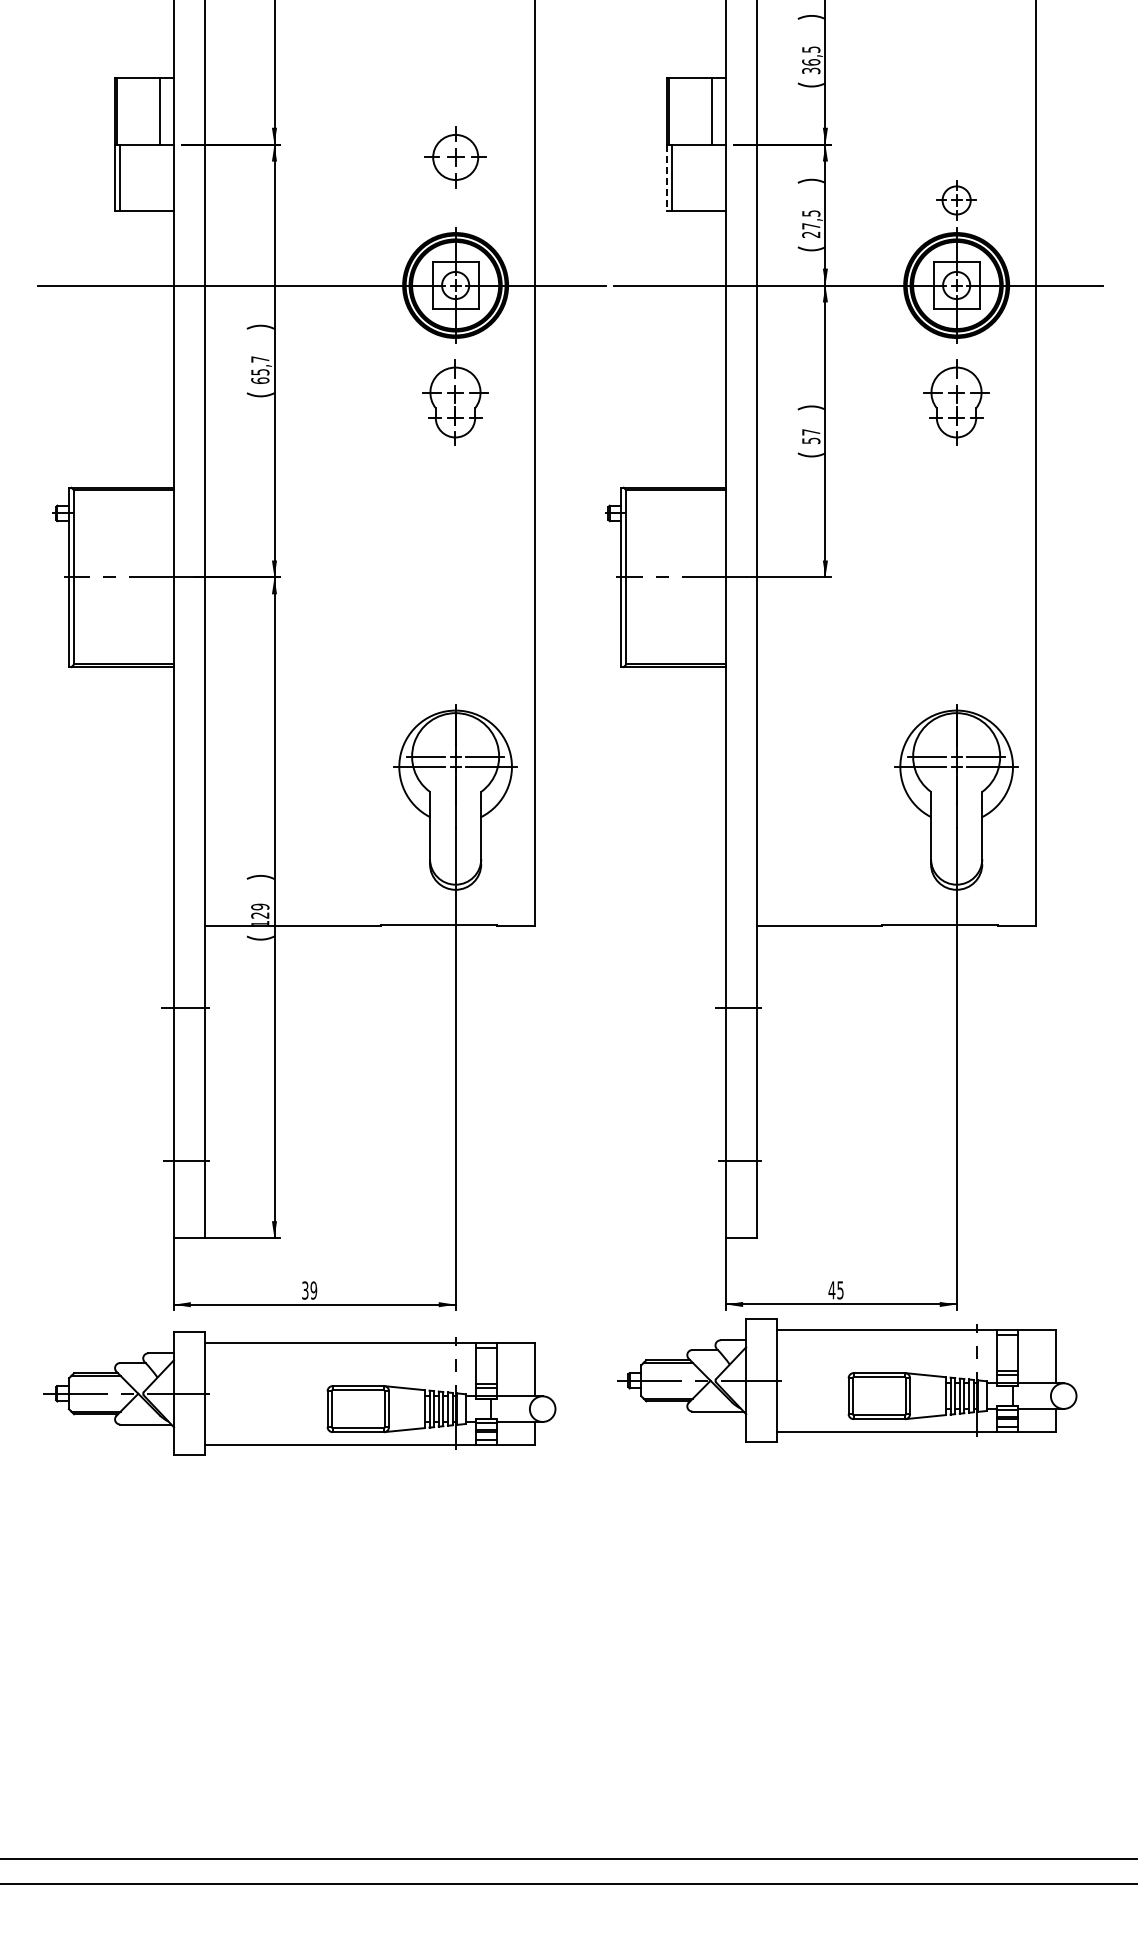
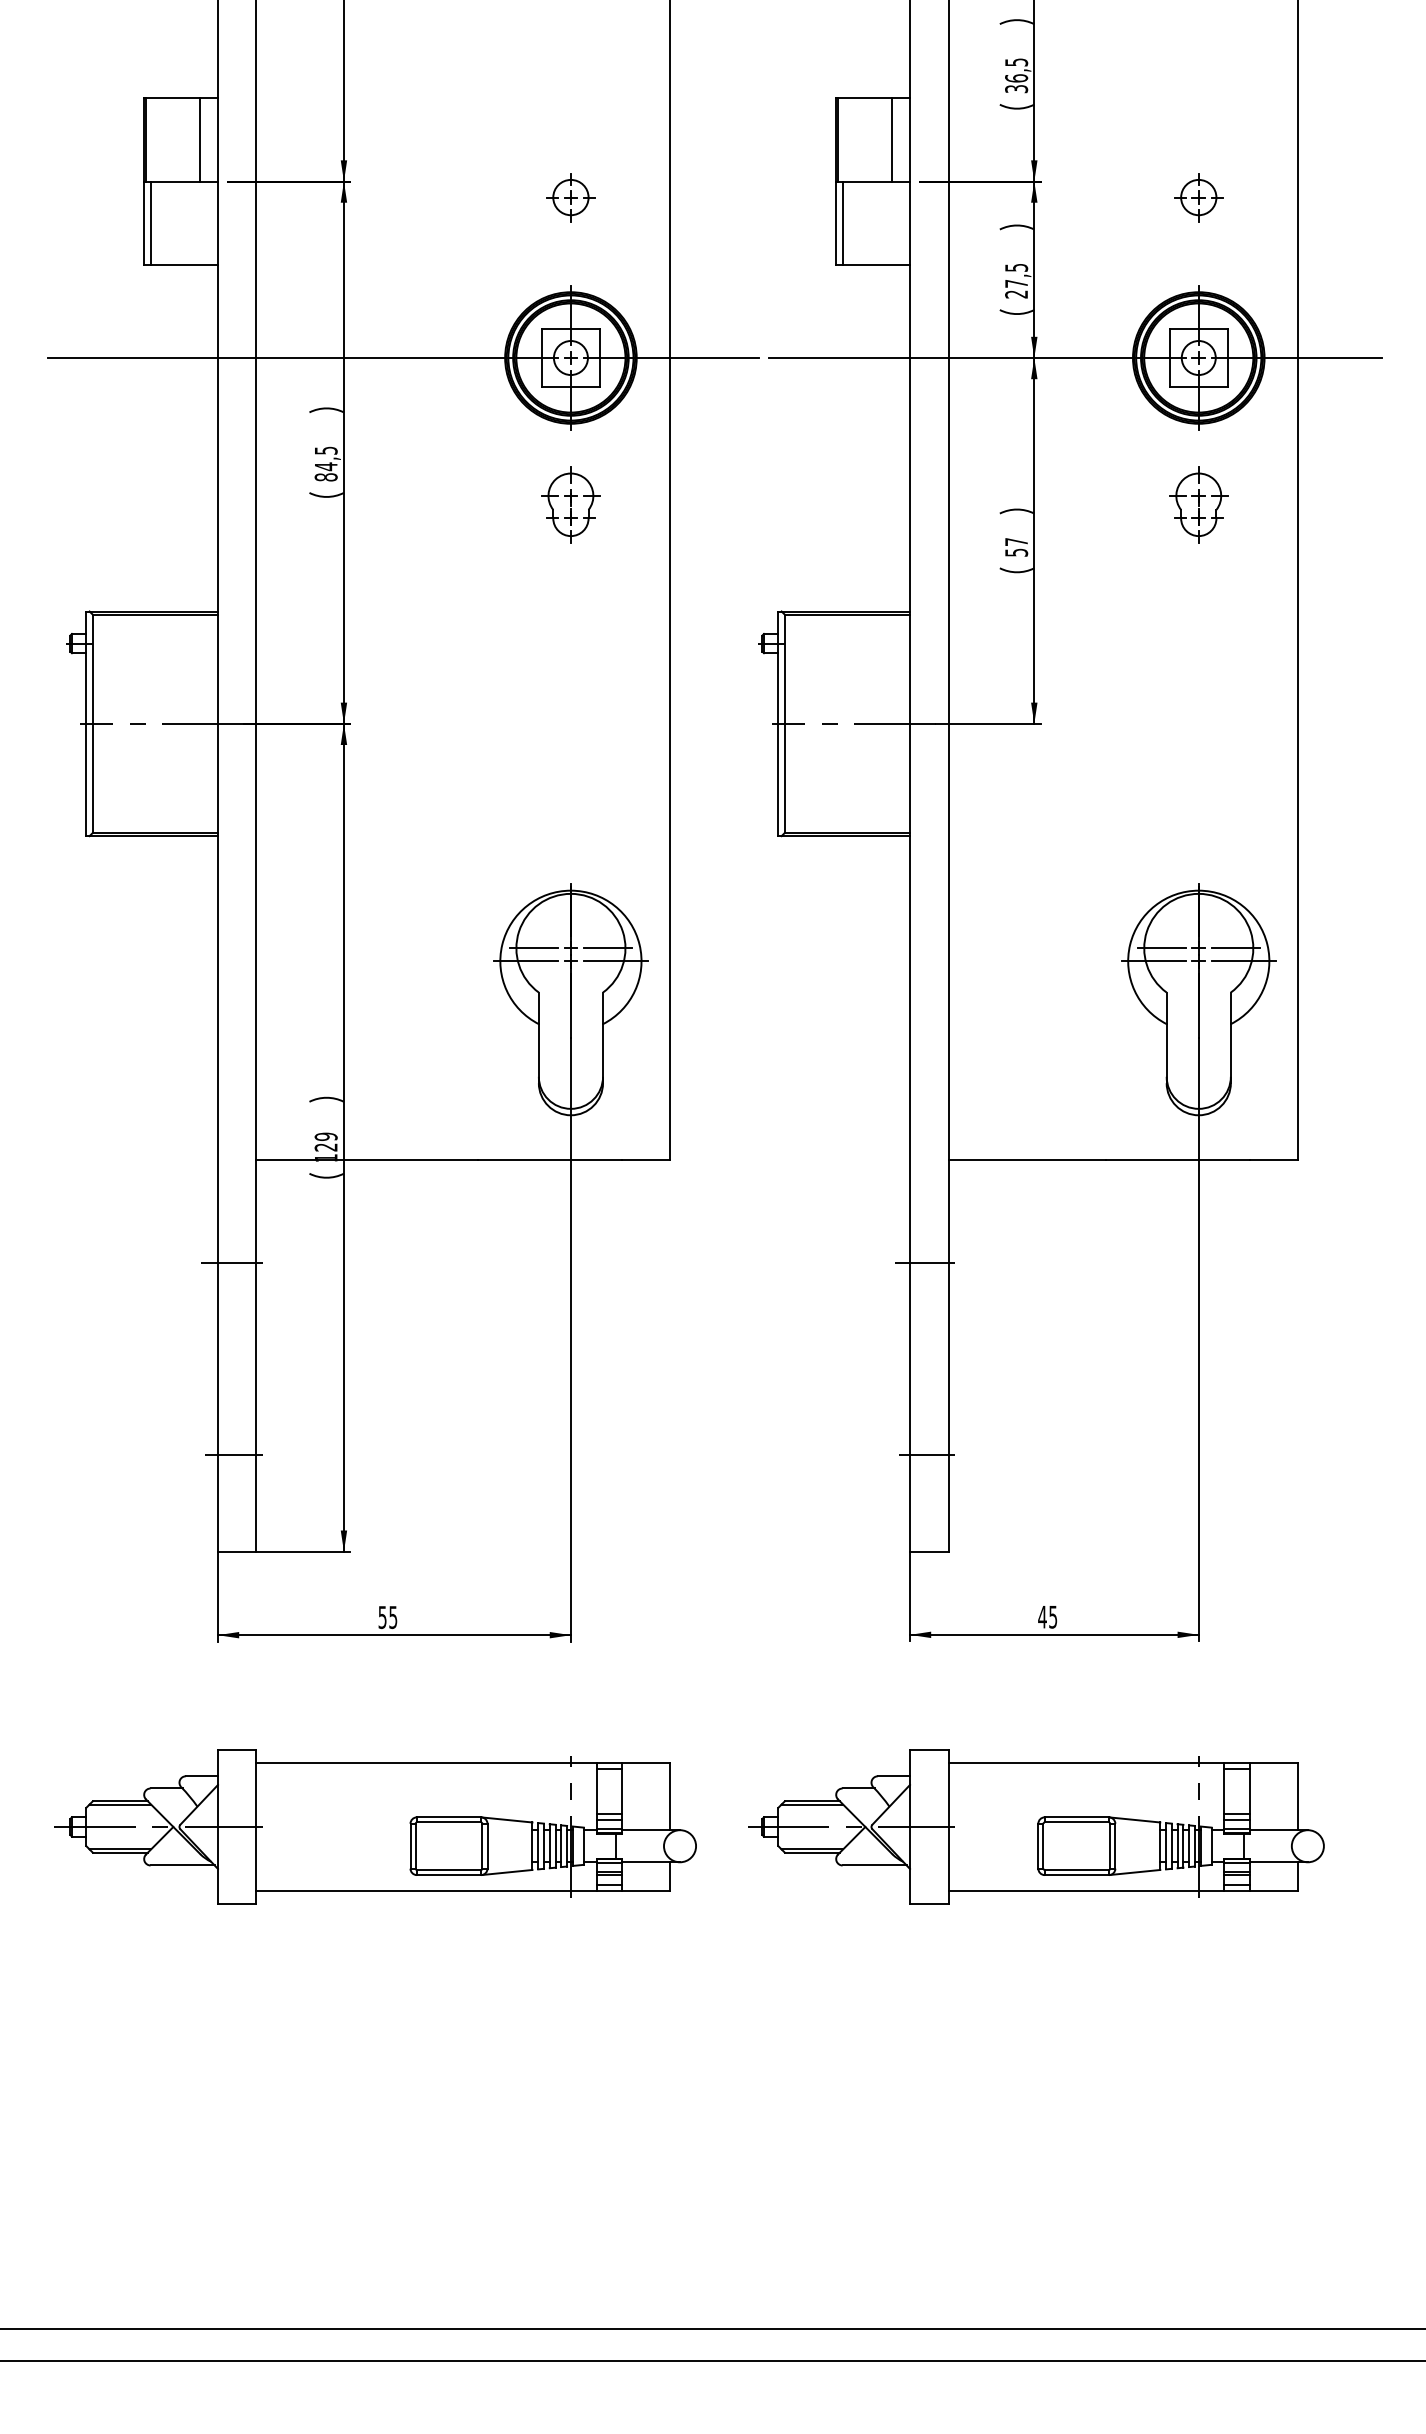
part: (455, 157) -> (570, 197), size x0.62
line: (667, 178) -> (836, 223), dashed -> solid
part: (956, 200) -> (1198, 197), moved
text: (260, 370) -> (326, 464), 65,7 -> 84,5
part: (455, 402) -> (570, 504), size x0.71
part: (956, 402) -> (1198, 504), size x0.71
text: (309, 1290) -> (387, 1617), 39 -> 55
part: (847, 1380) -> (1036, 1826), moved
part: (299, 1393) -> (375, 1826), moved

